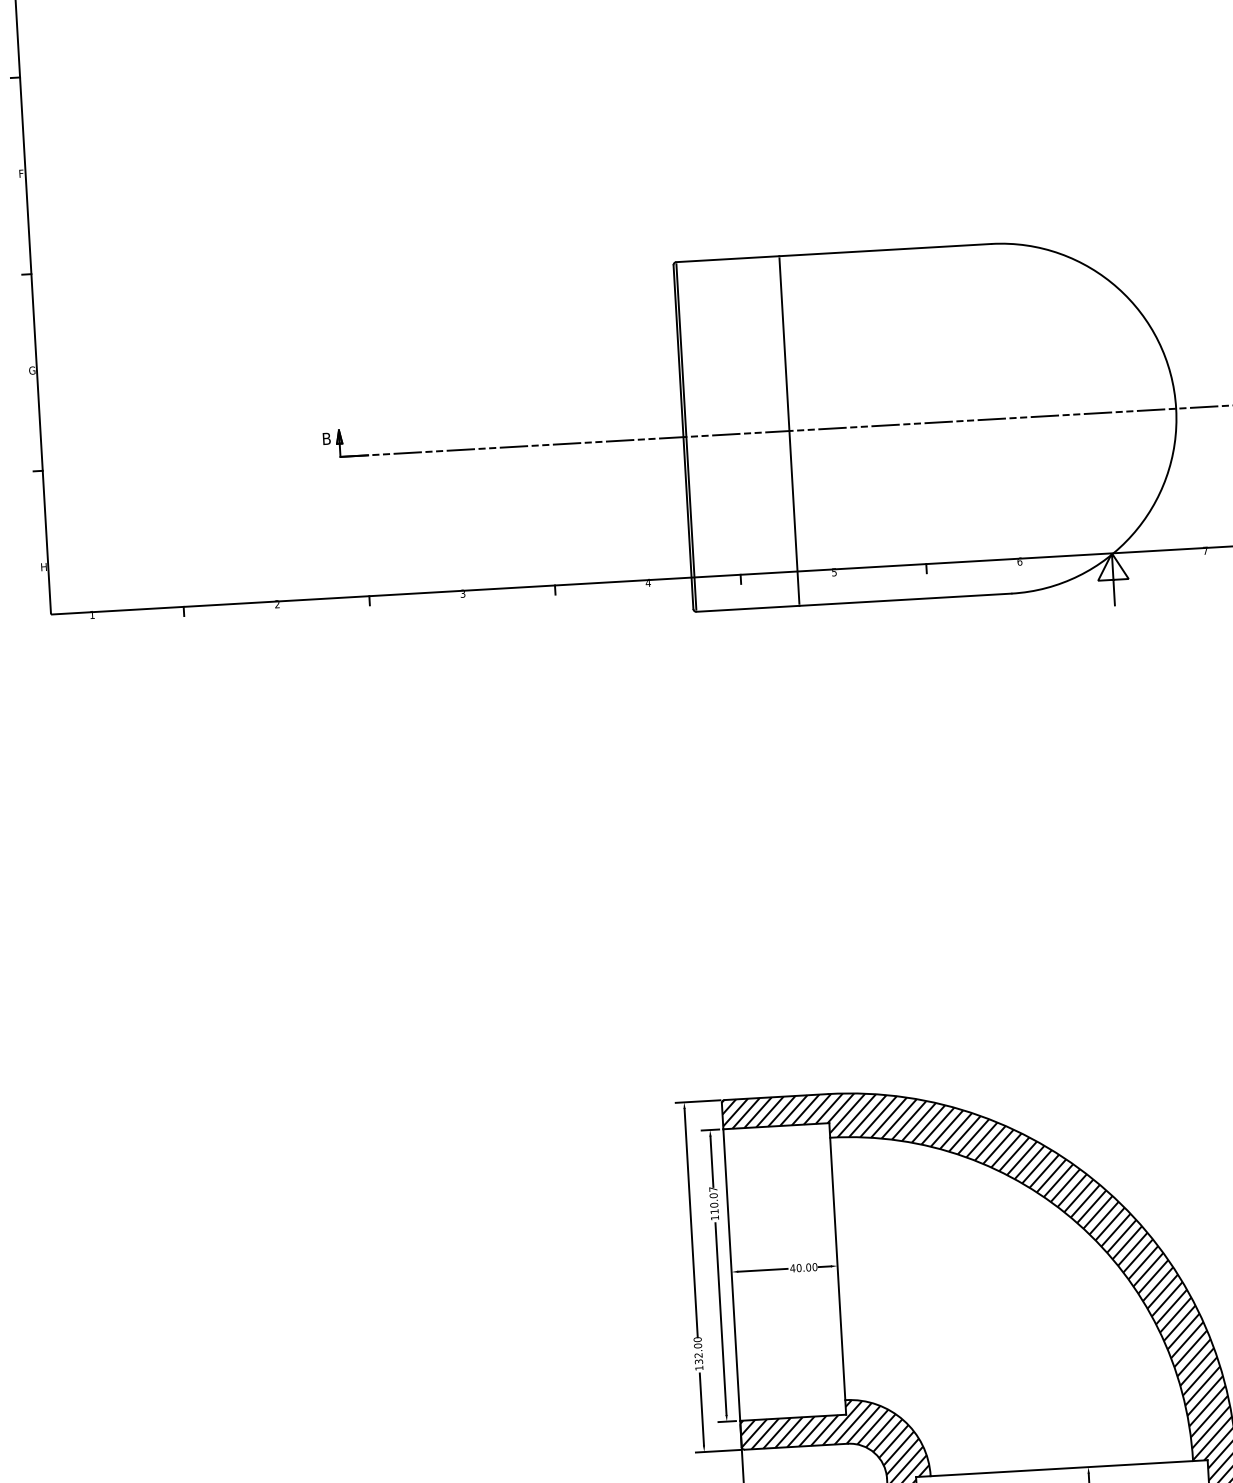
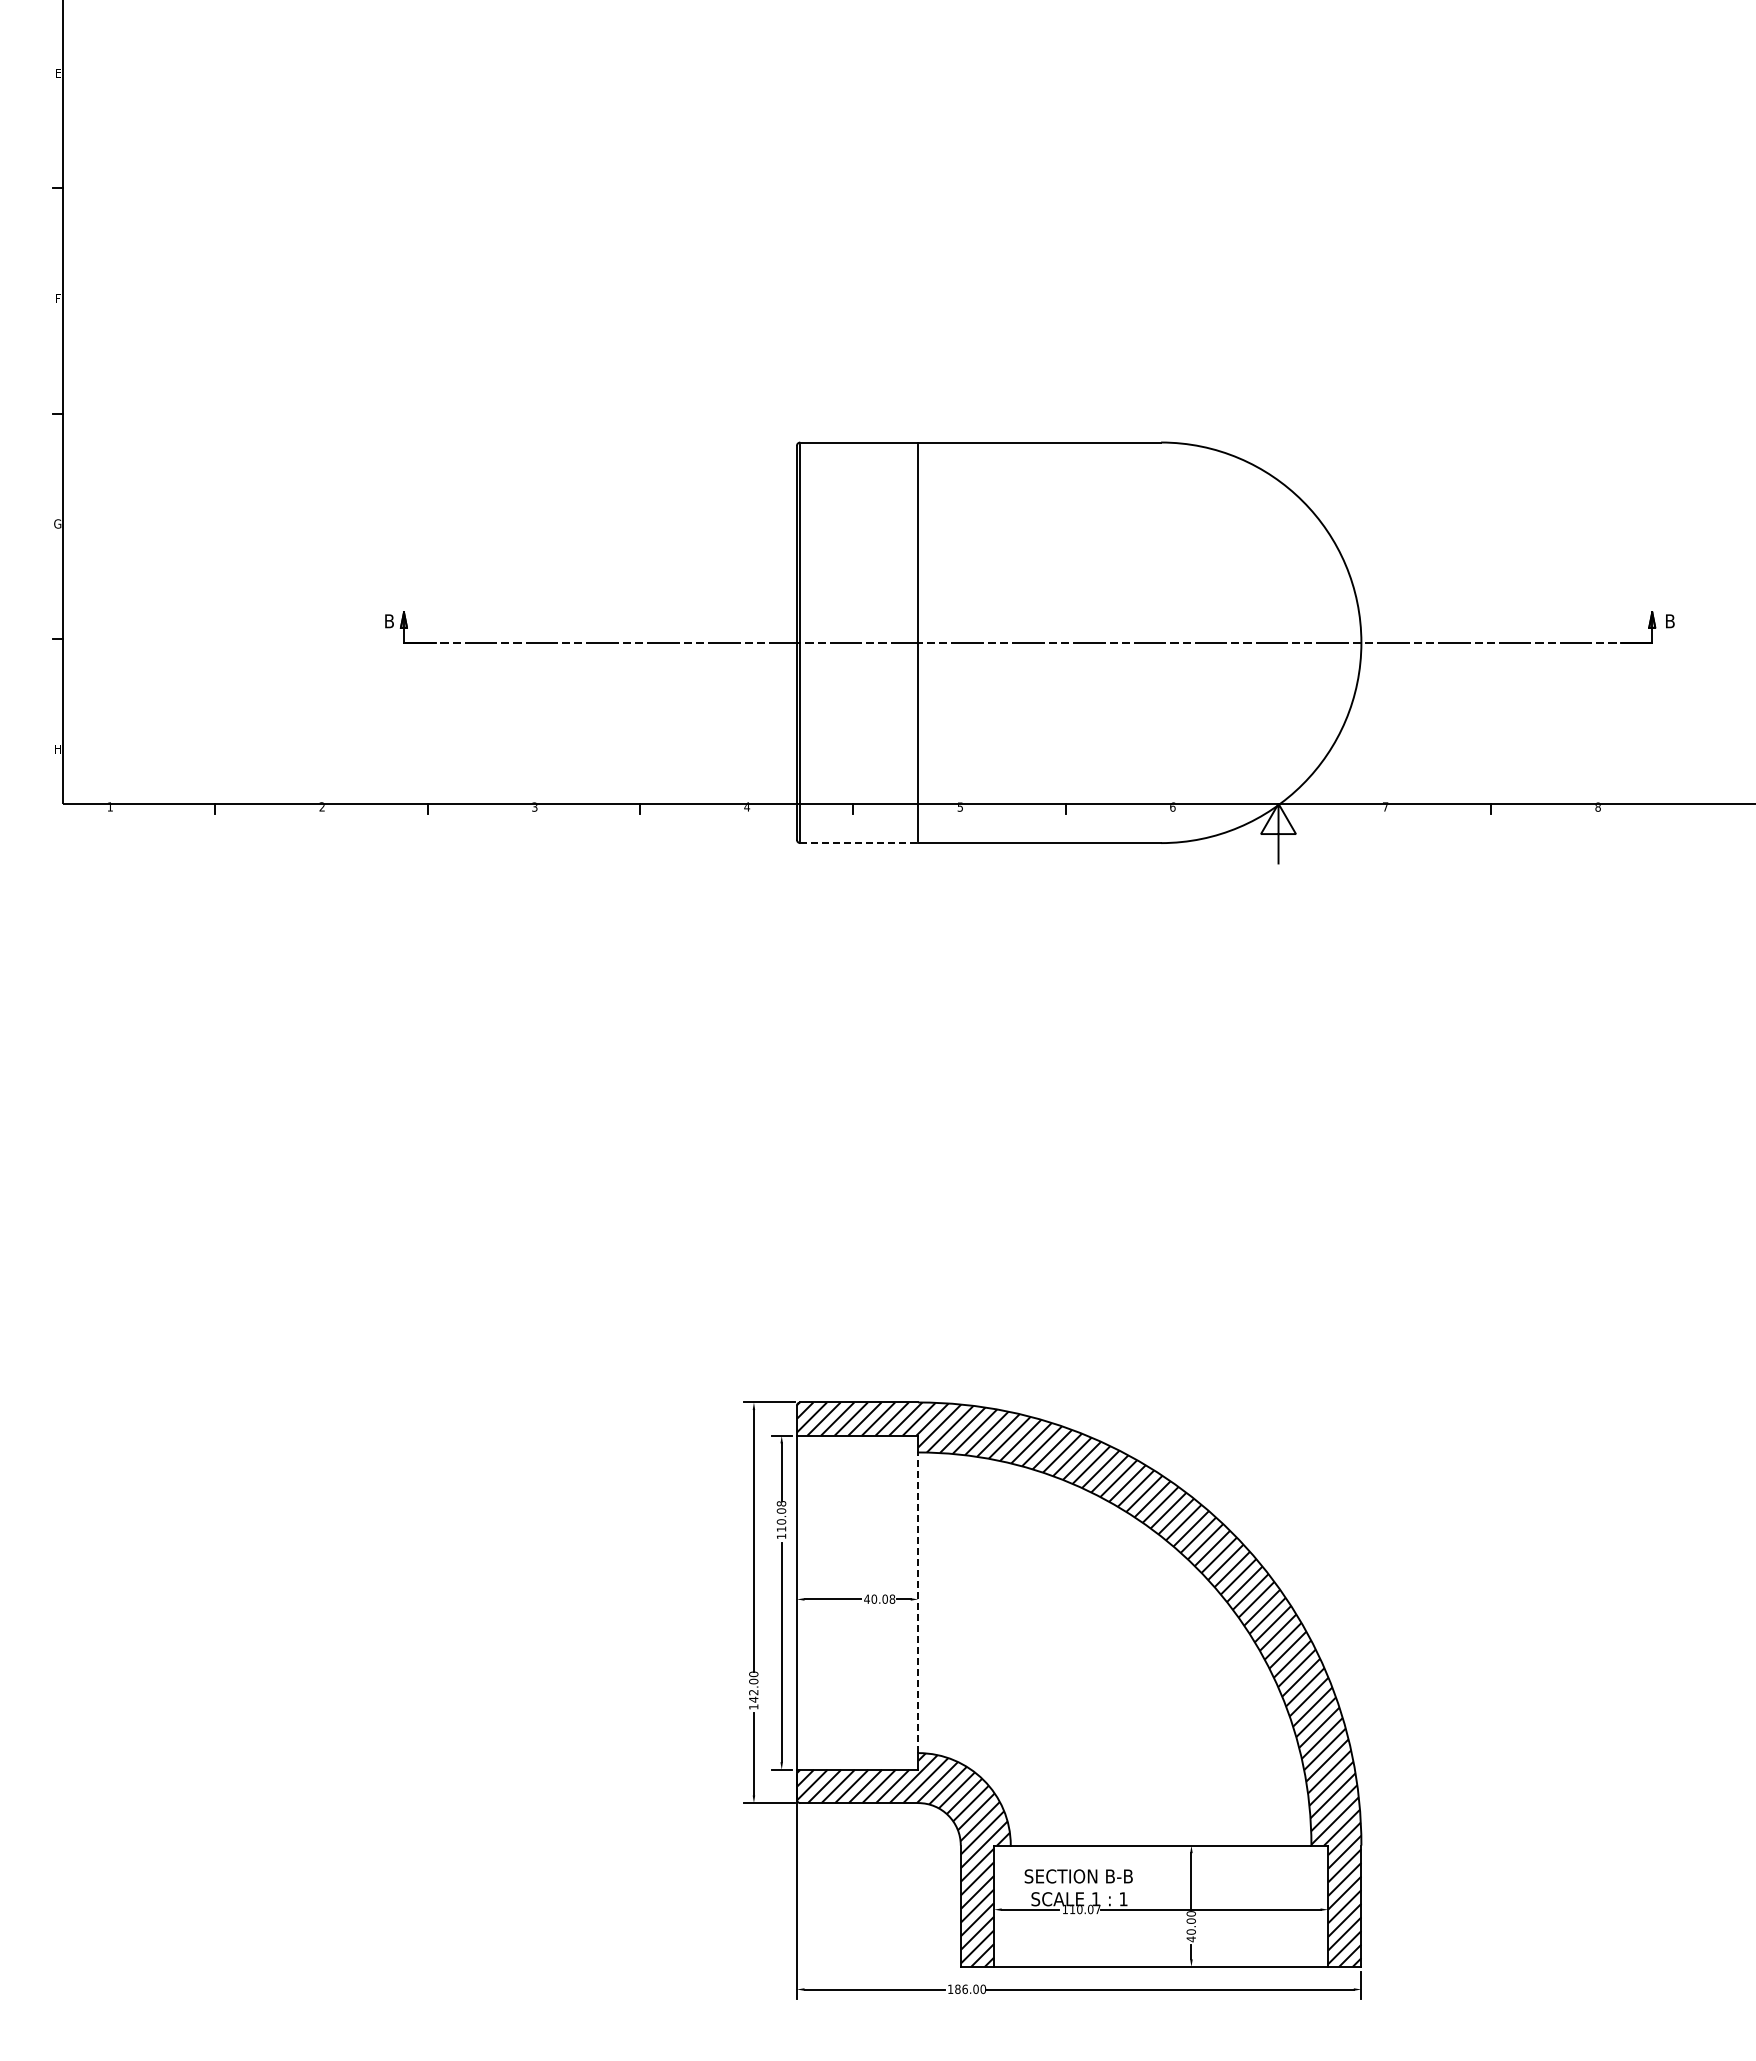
line: (748, 609) -> (859, 843), solid -> dashed
text: (713, 1189) -> (781, 1503), 110.07 -> 110.08
text: (814, 1266) -> (892, 1598), 40.00 -> 40.08
line: (837, 1268) -> (918, 1602), solid -> dashed
text: (698, 1361) -> (753, 1699), 132.00 -> 142.00

